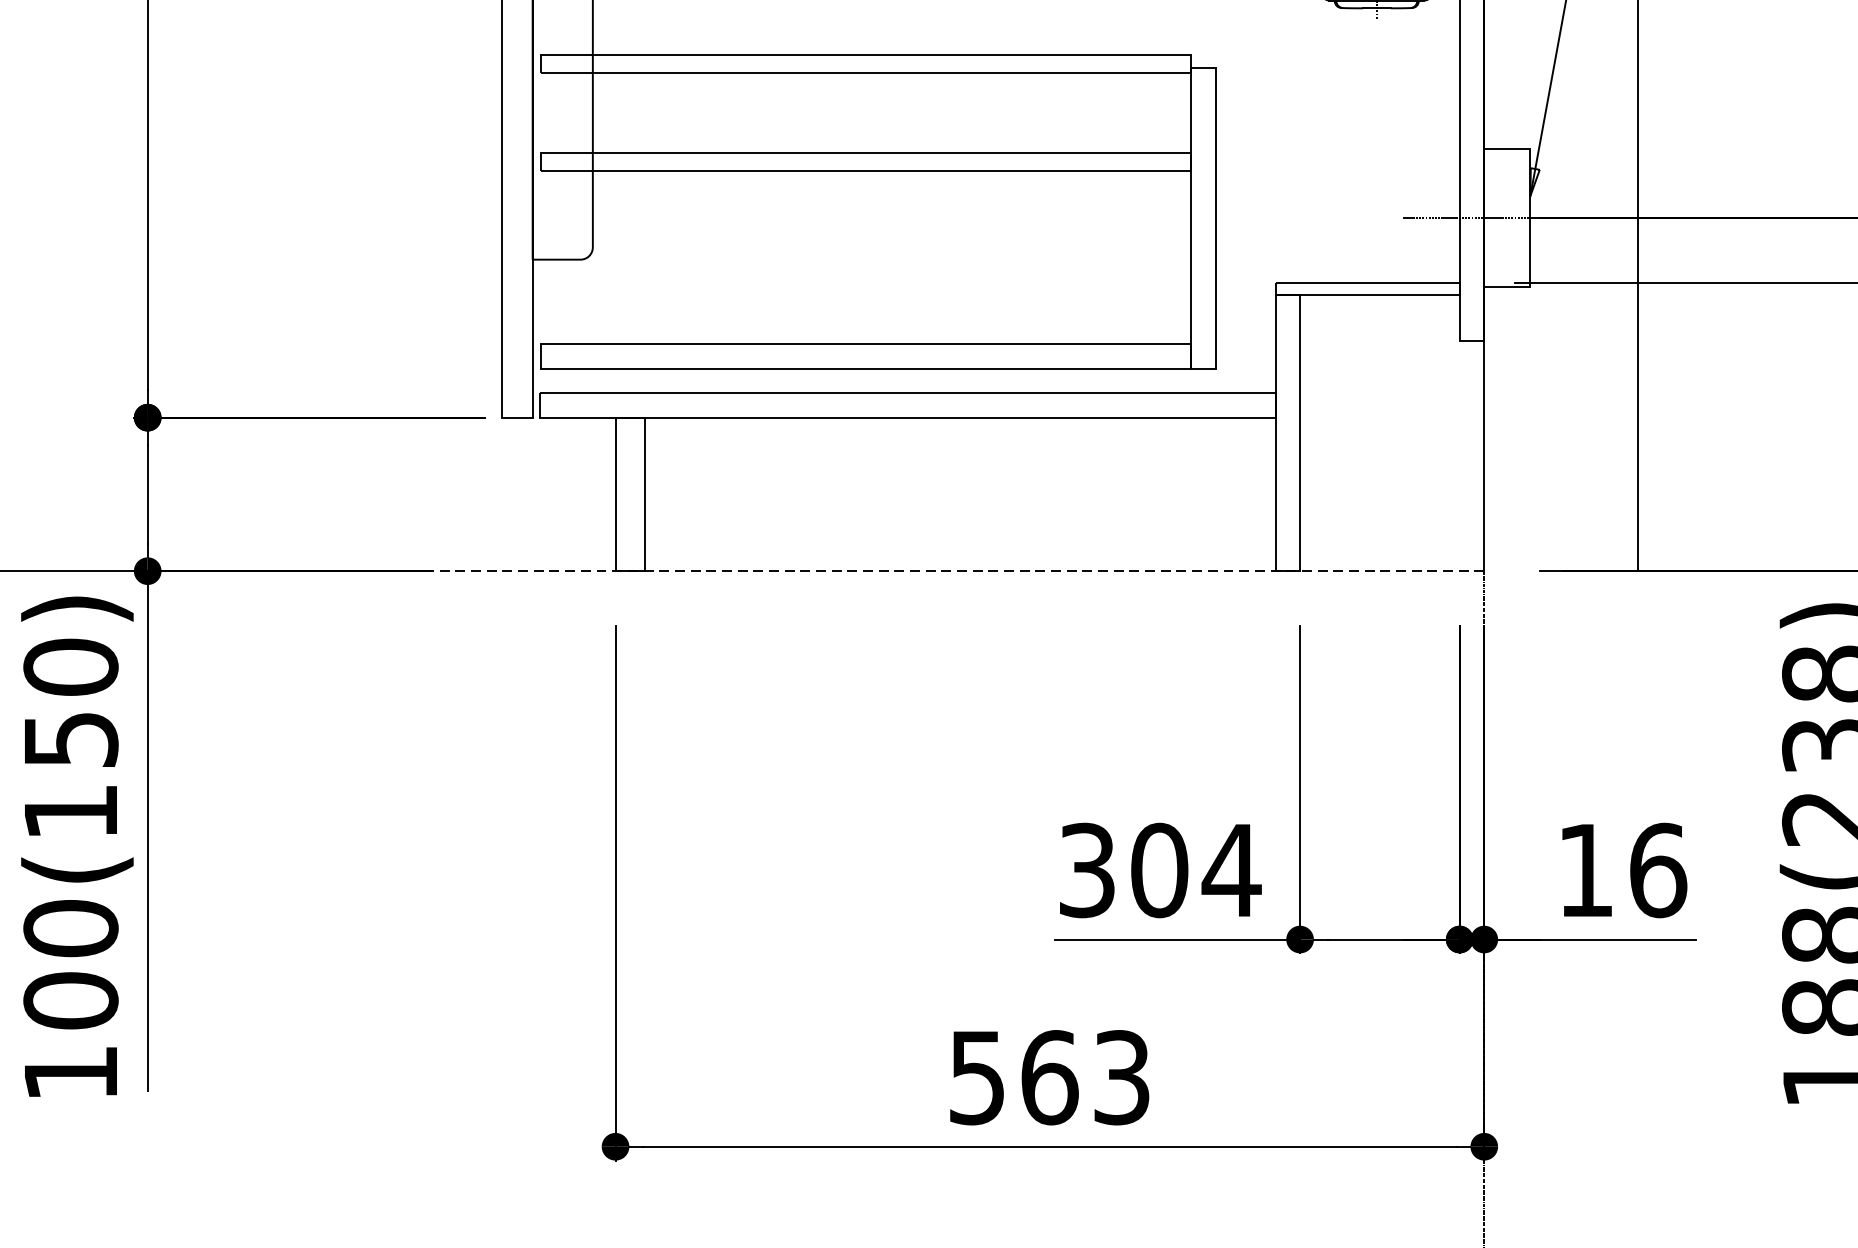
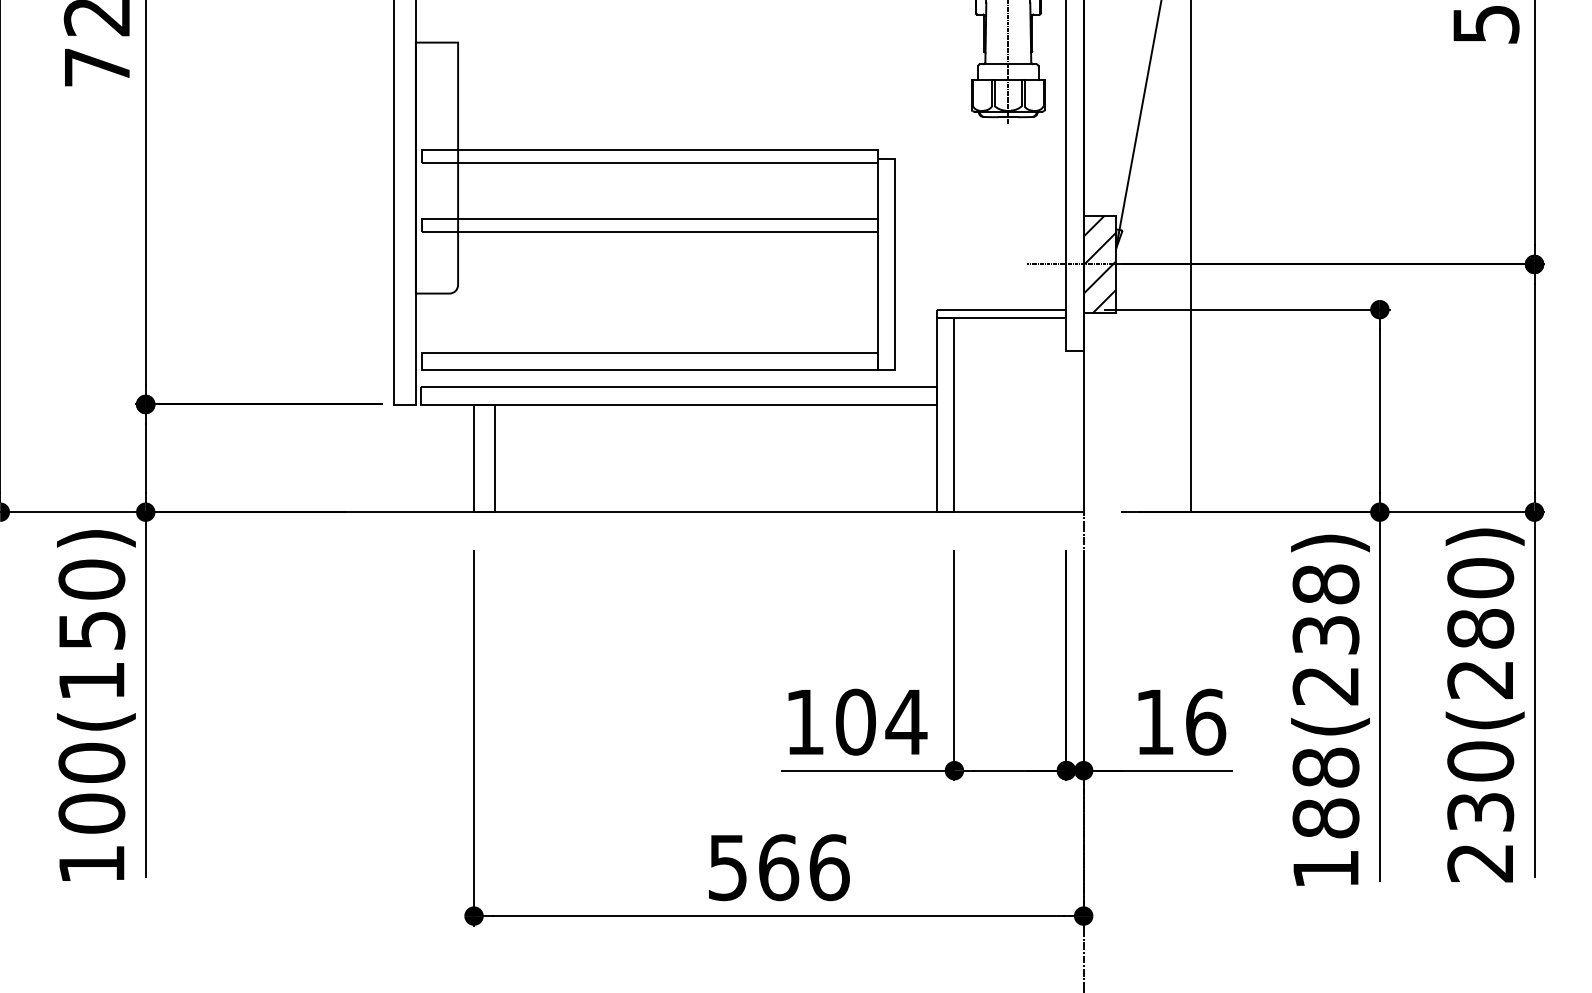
hatch: (1506, 218) -> (1099, 264), added
line: (892, 571) -> (668, 512), dashed -> solid
text: (1087, 869) -> (805, 721), 304 -> 104
text: (1122, 1077) -> (829, 867), 563 -> 566

